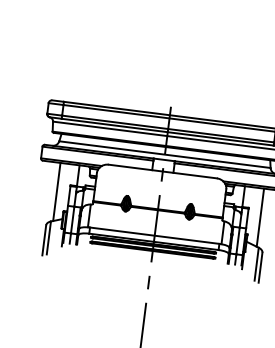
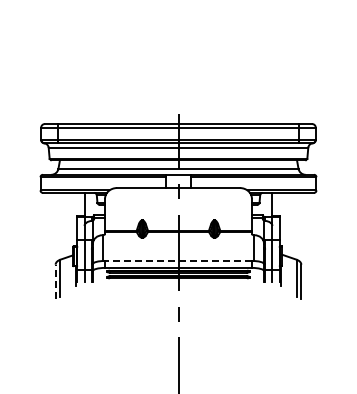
line: (56, 191) -> (62, 225), removed
line: (260, 217) -> (294, 225), removed
line: (154, 235) -> (178, 260), solid -> dashed
line: (44, 240) -> (55, 281), solid -> dashed

